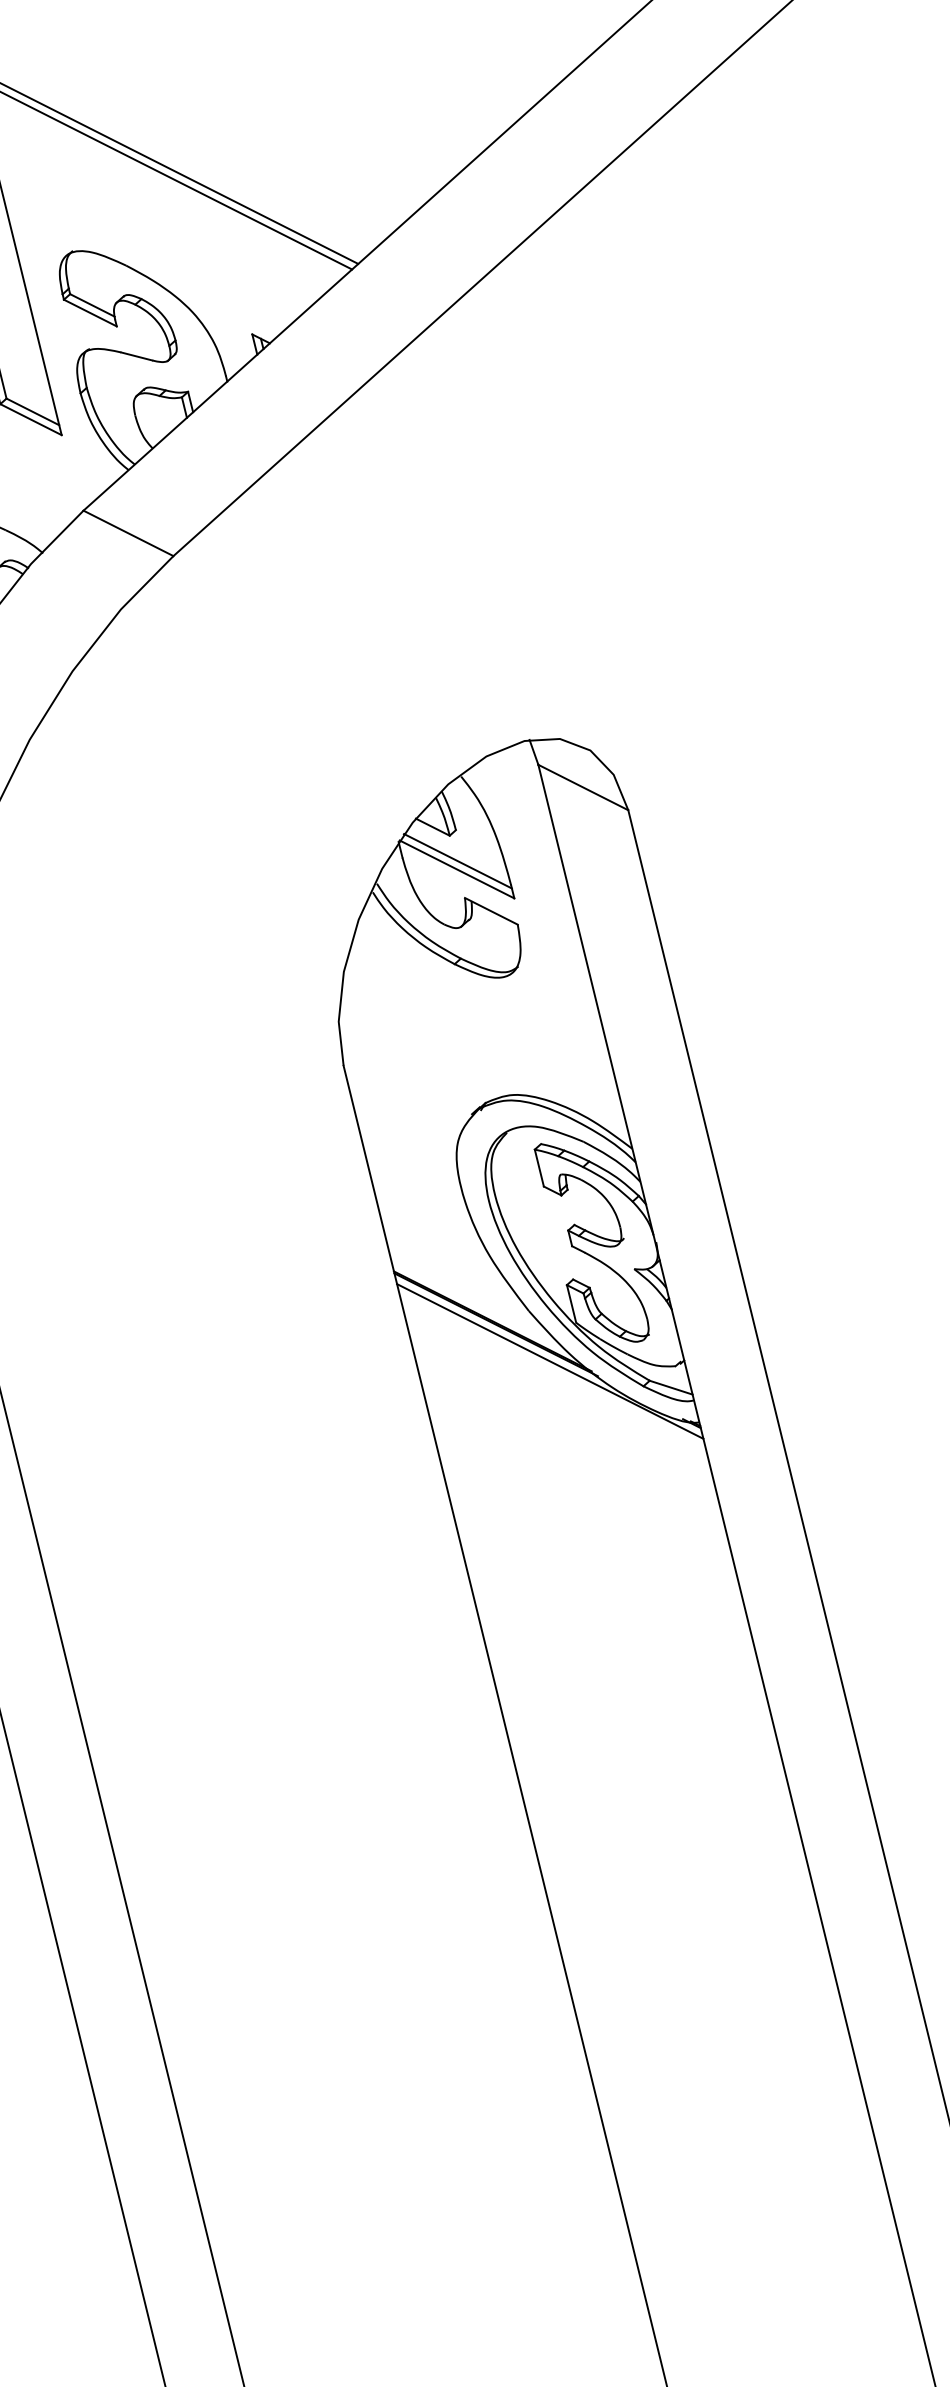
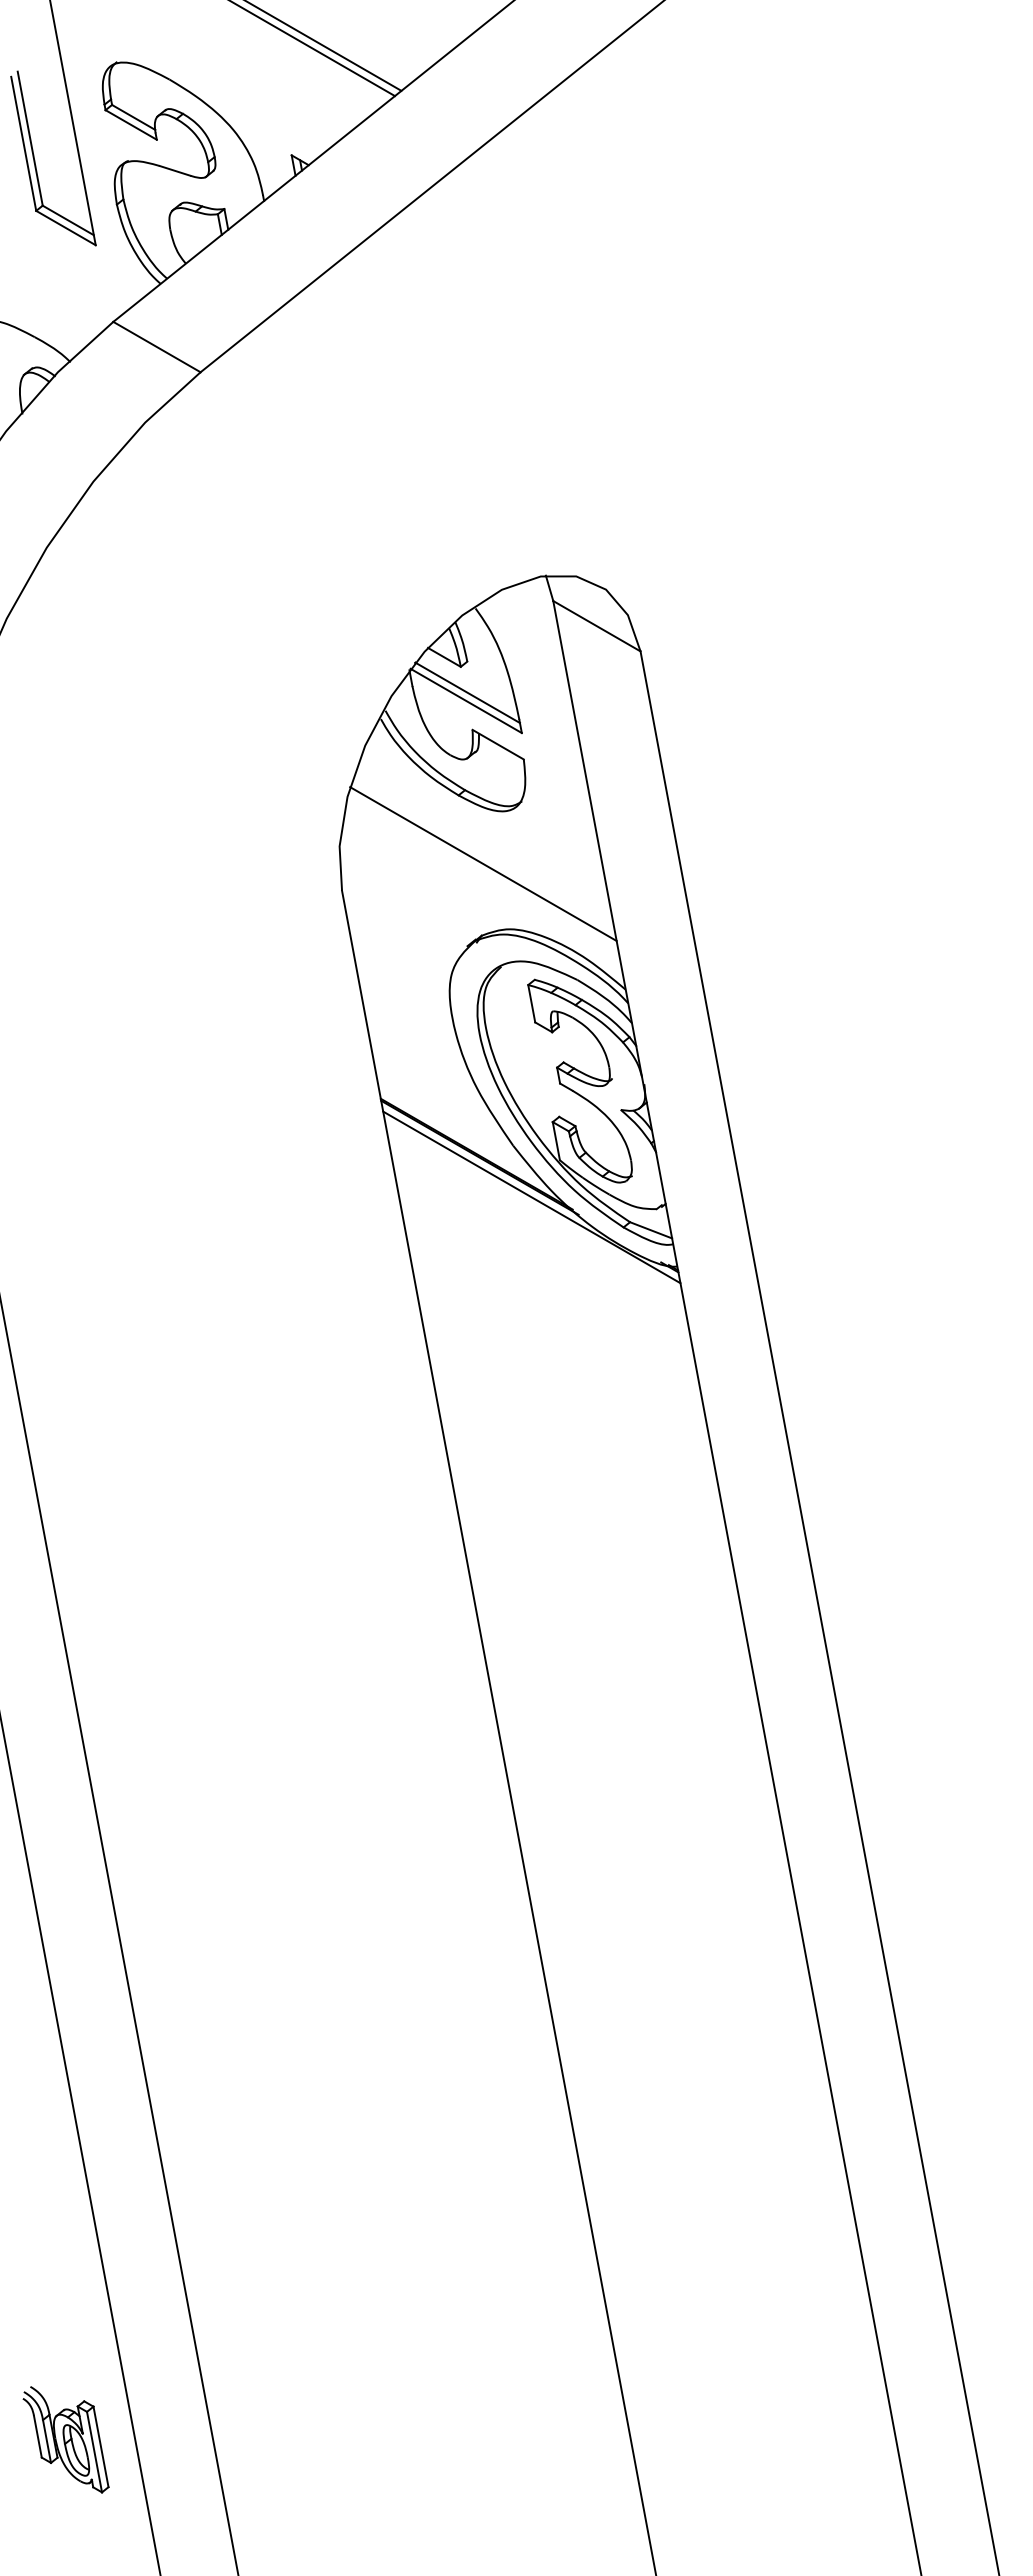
line: (483, 1030) -> (483, 863), added

